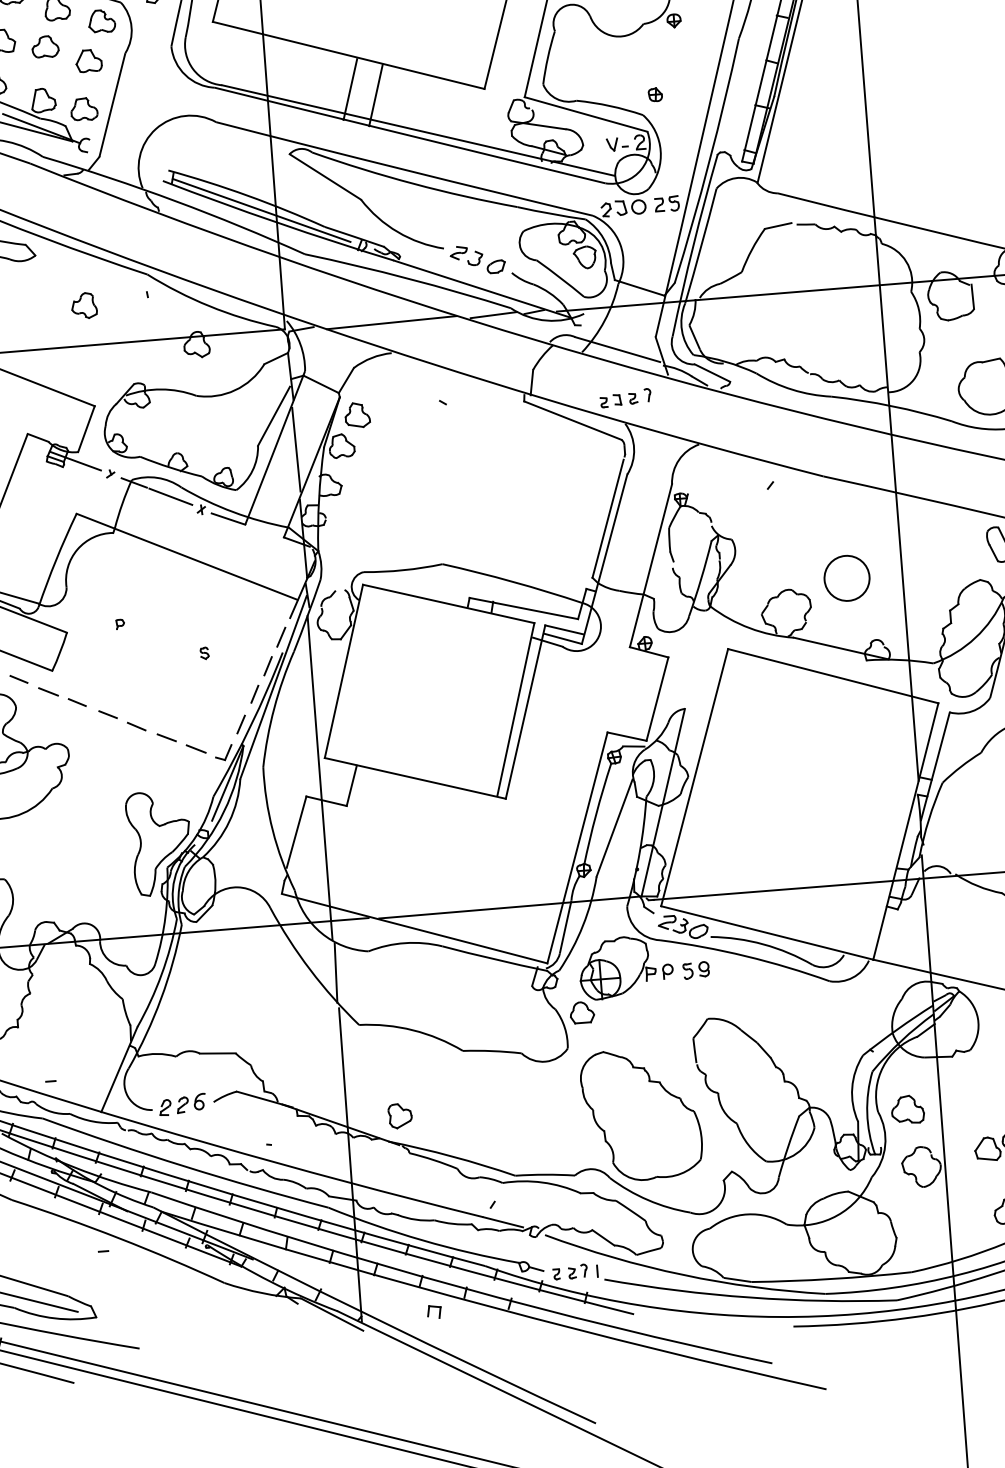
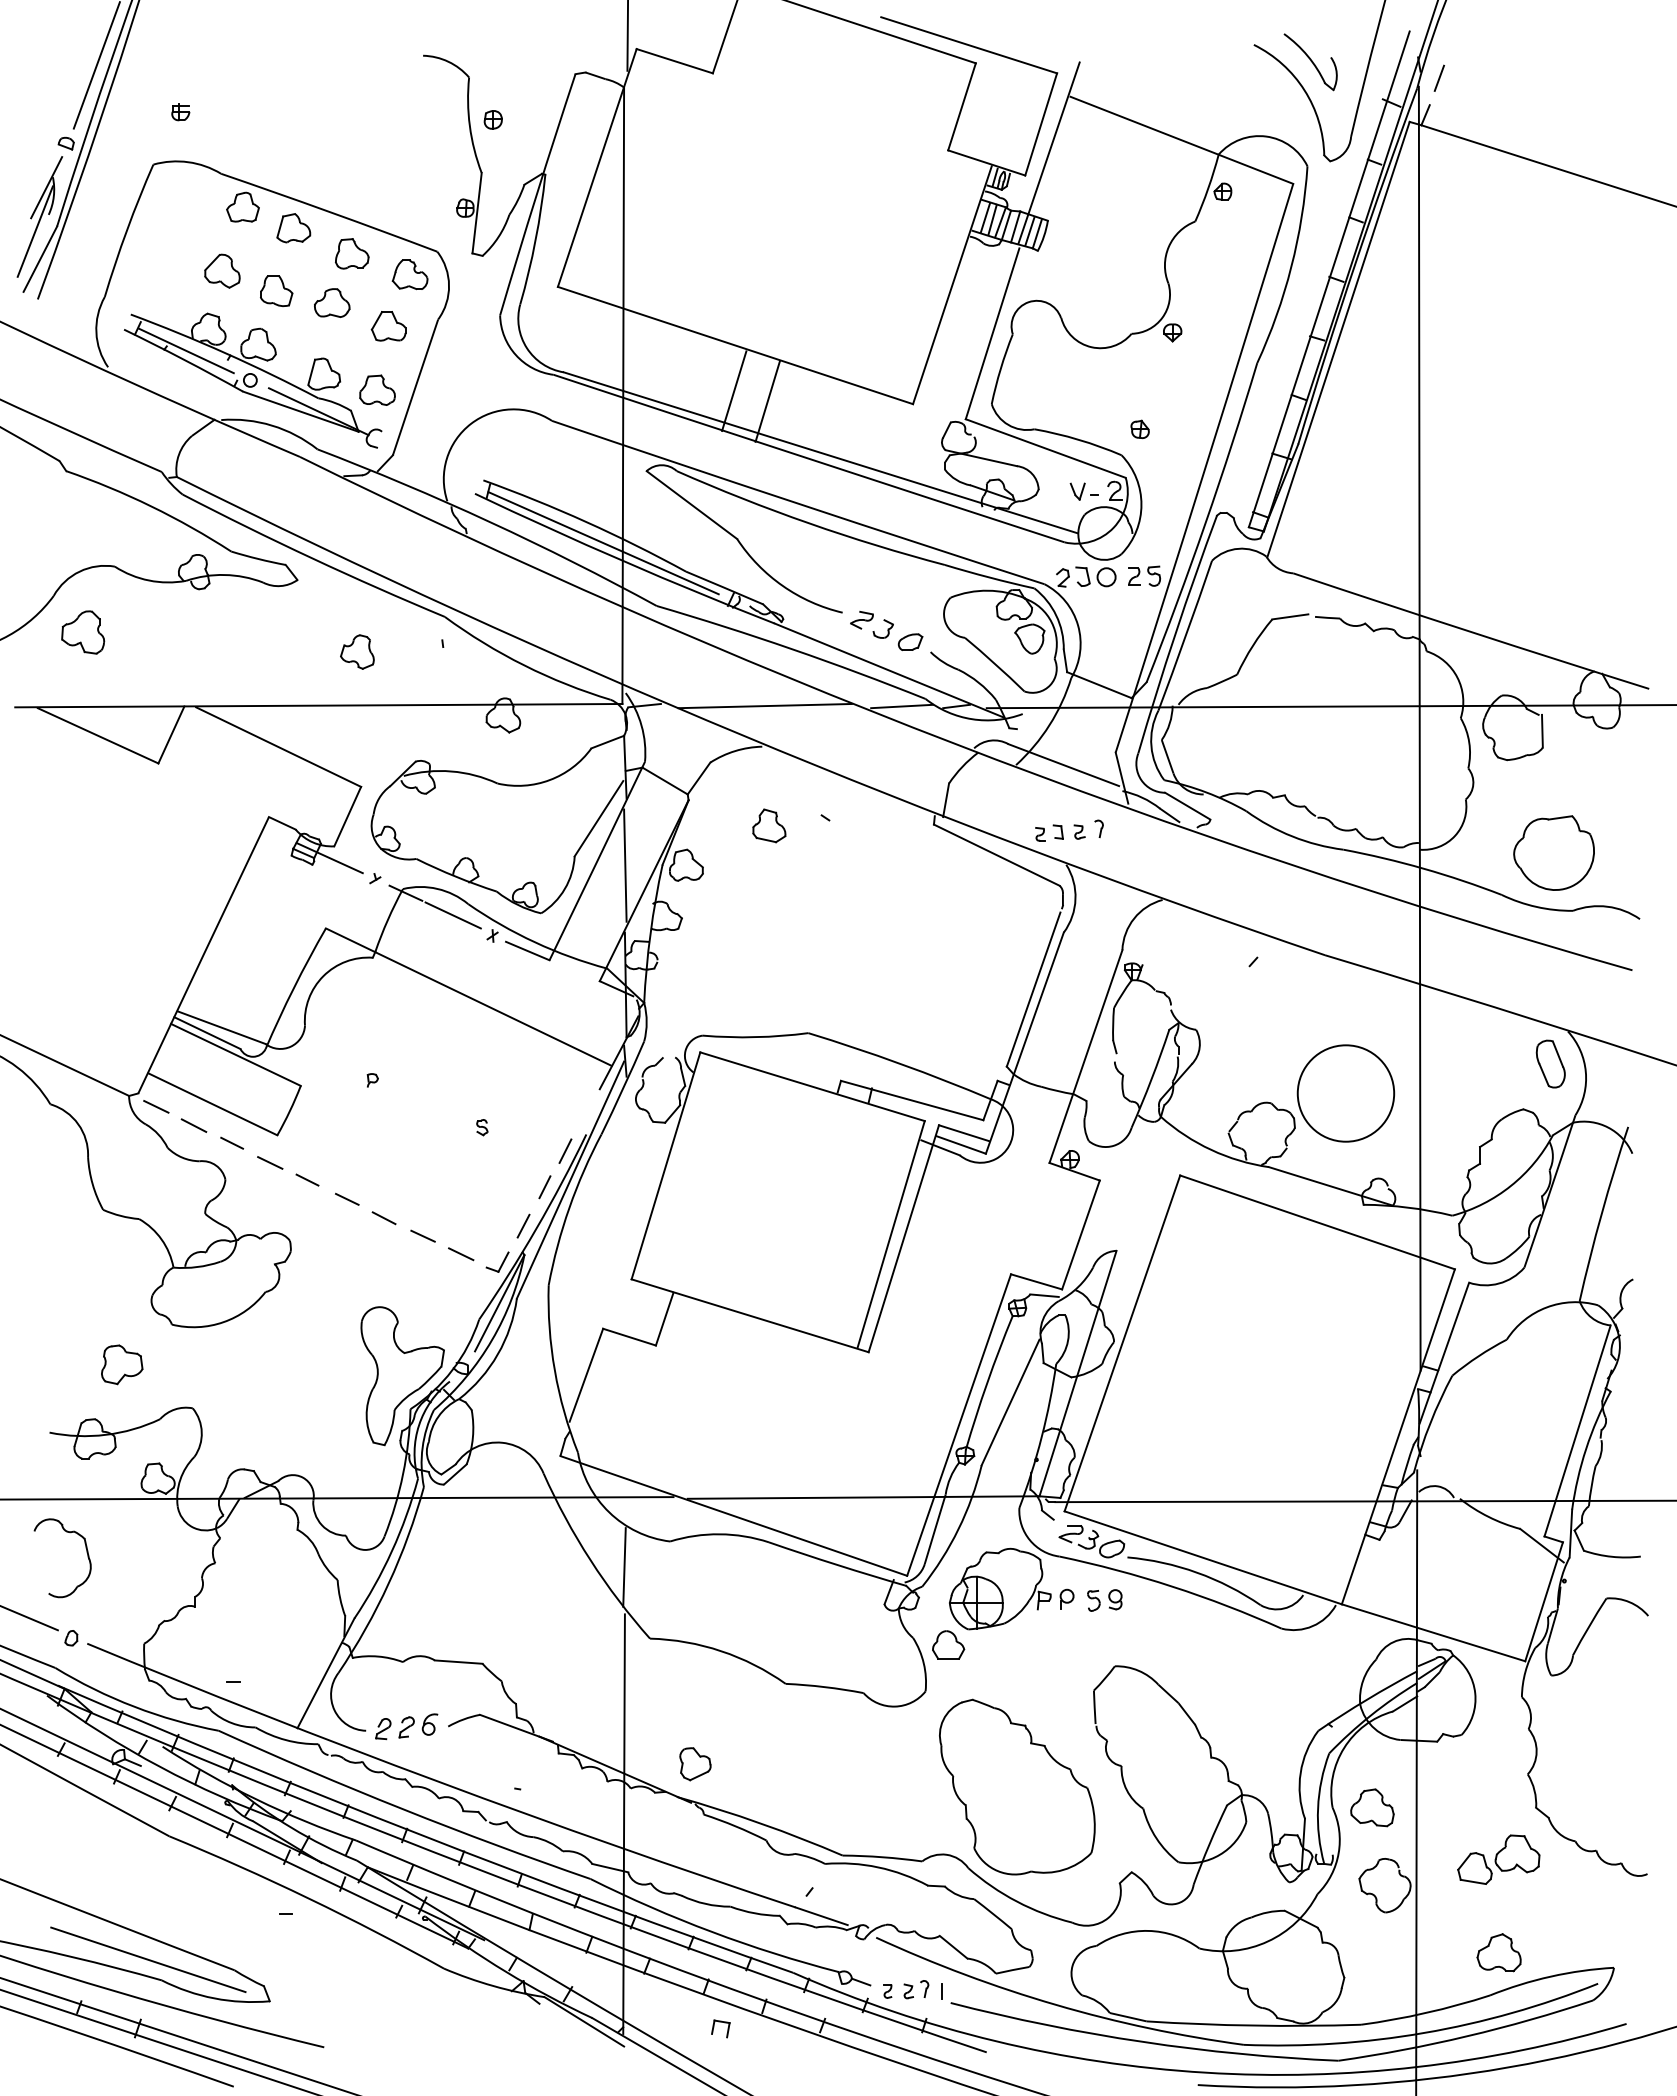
part: (357, 414) -> (769, 825), moved
circle: (846, 578) -> (1345, 1093), size x1.6
line: (280, 636) -> (585, 1113), removed
line: (320, 777) -> (623, 1305), removed

